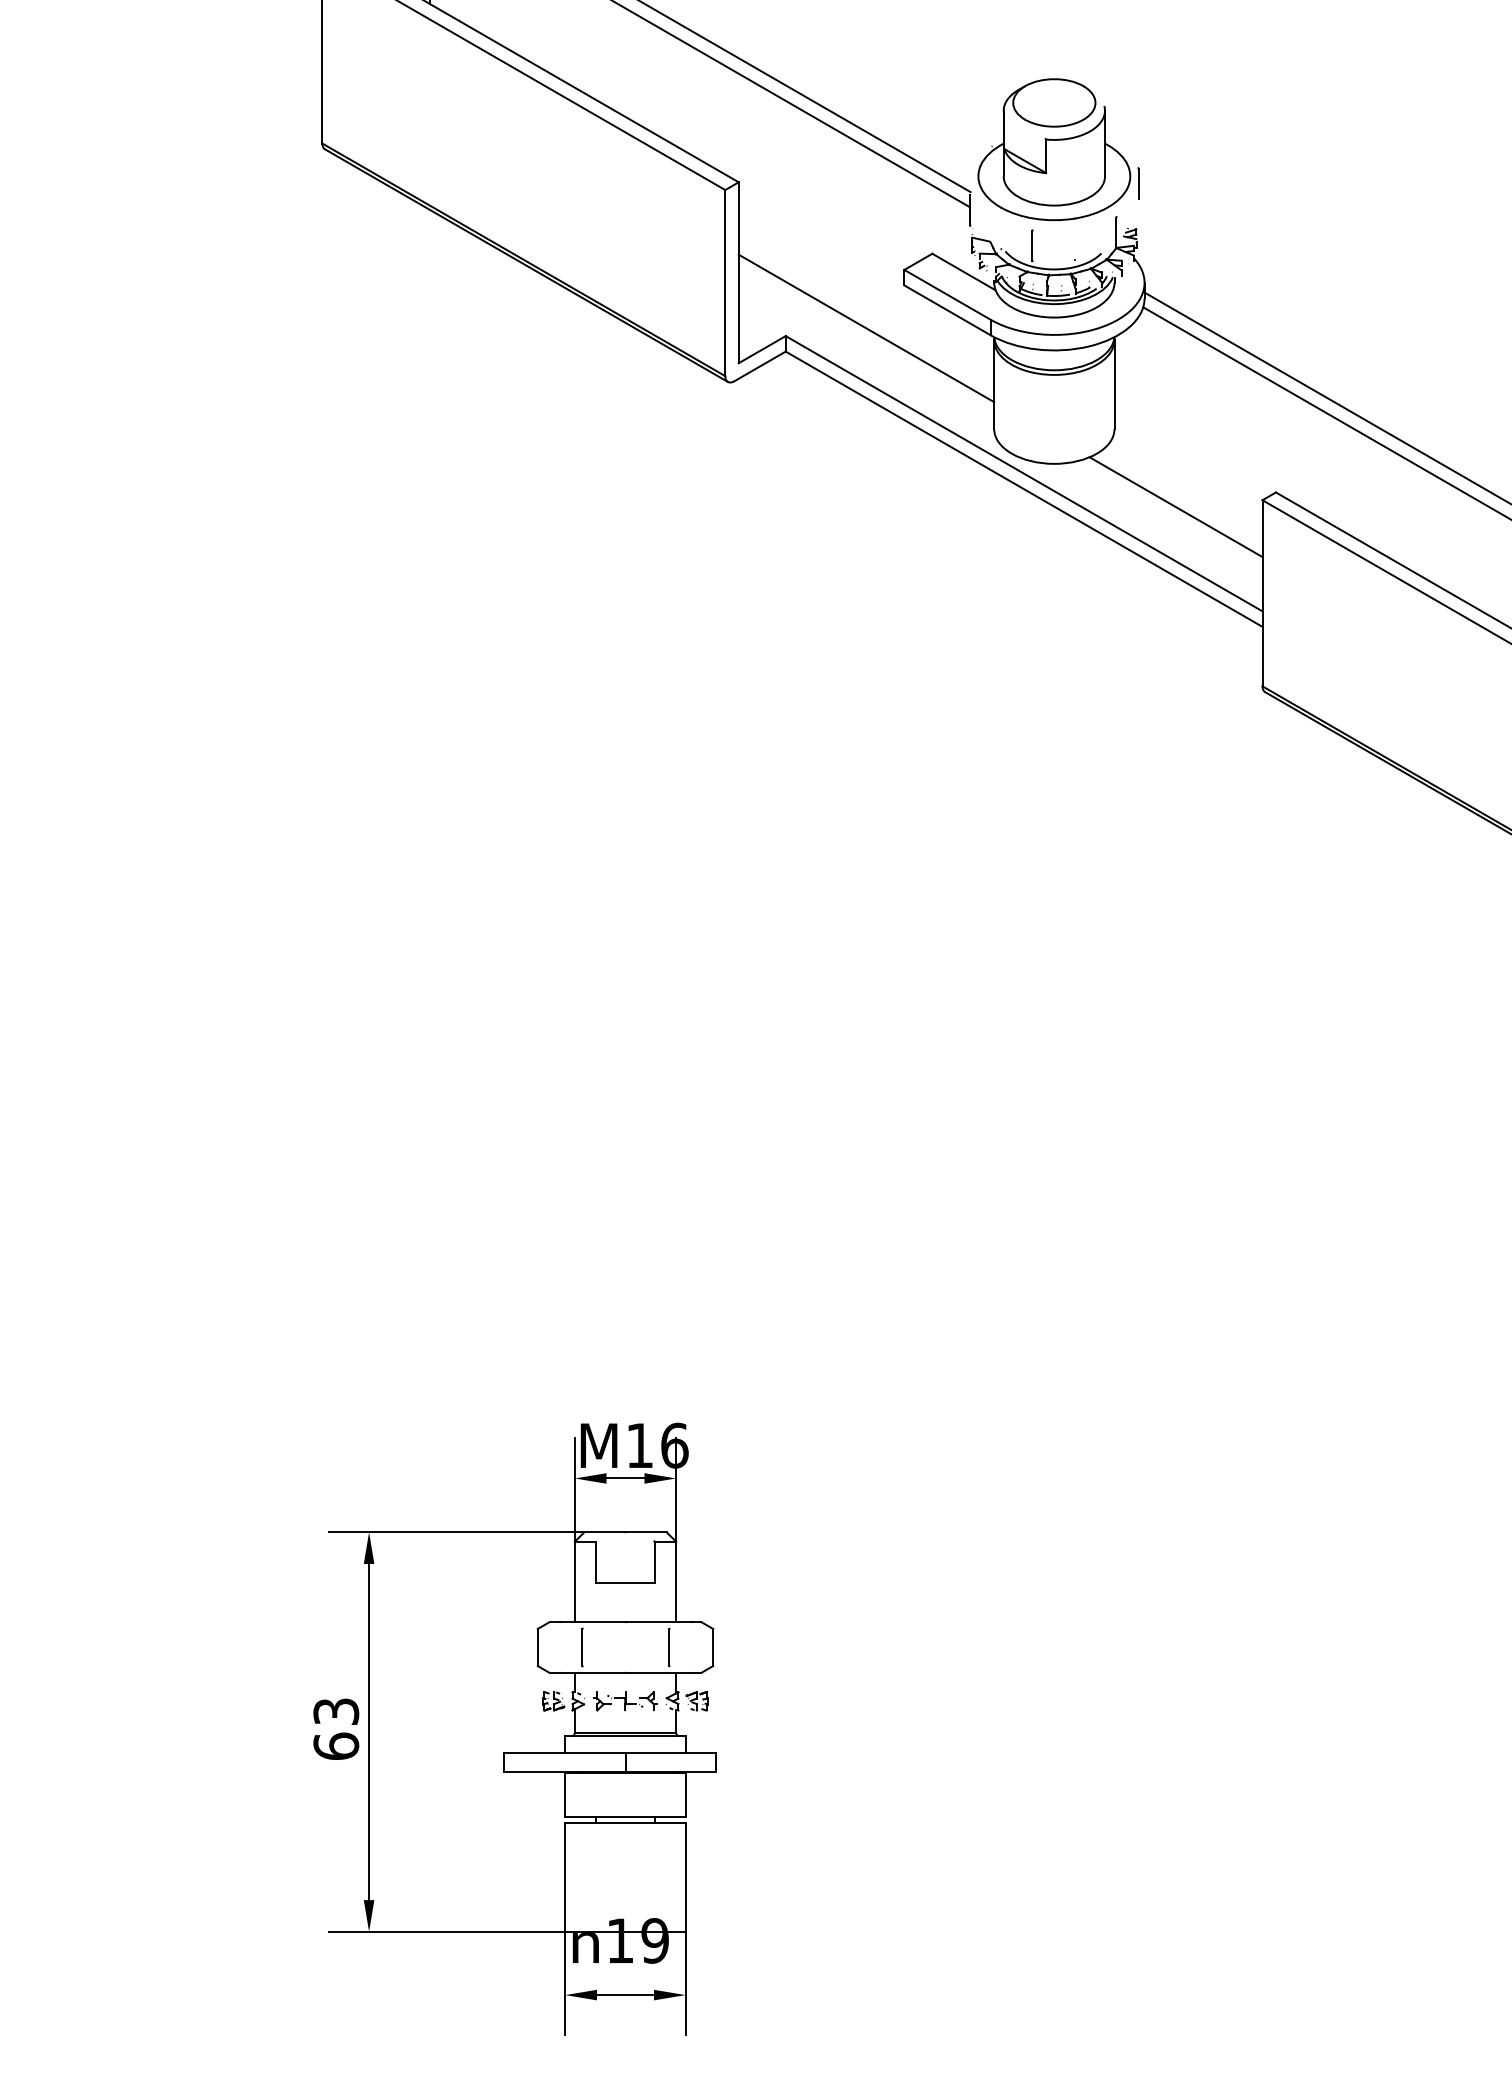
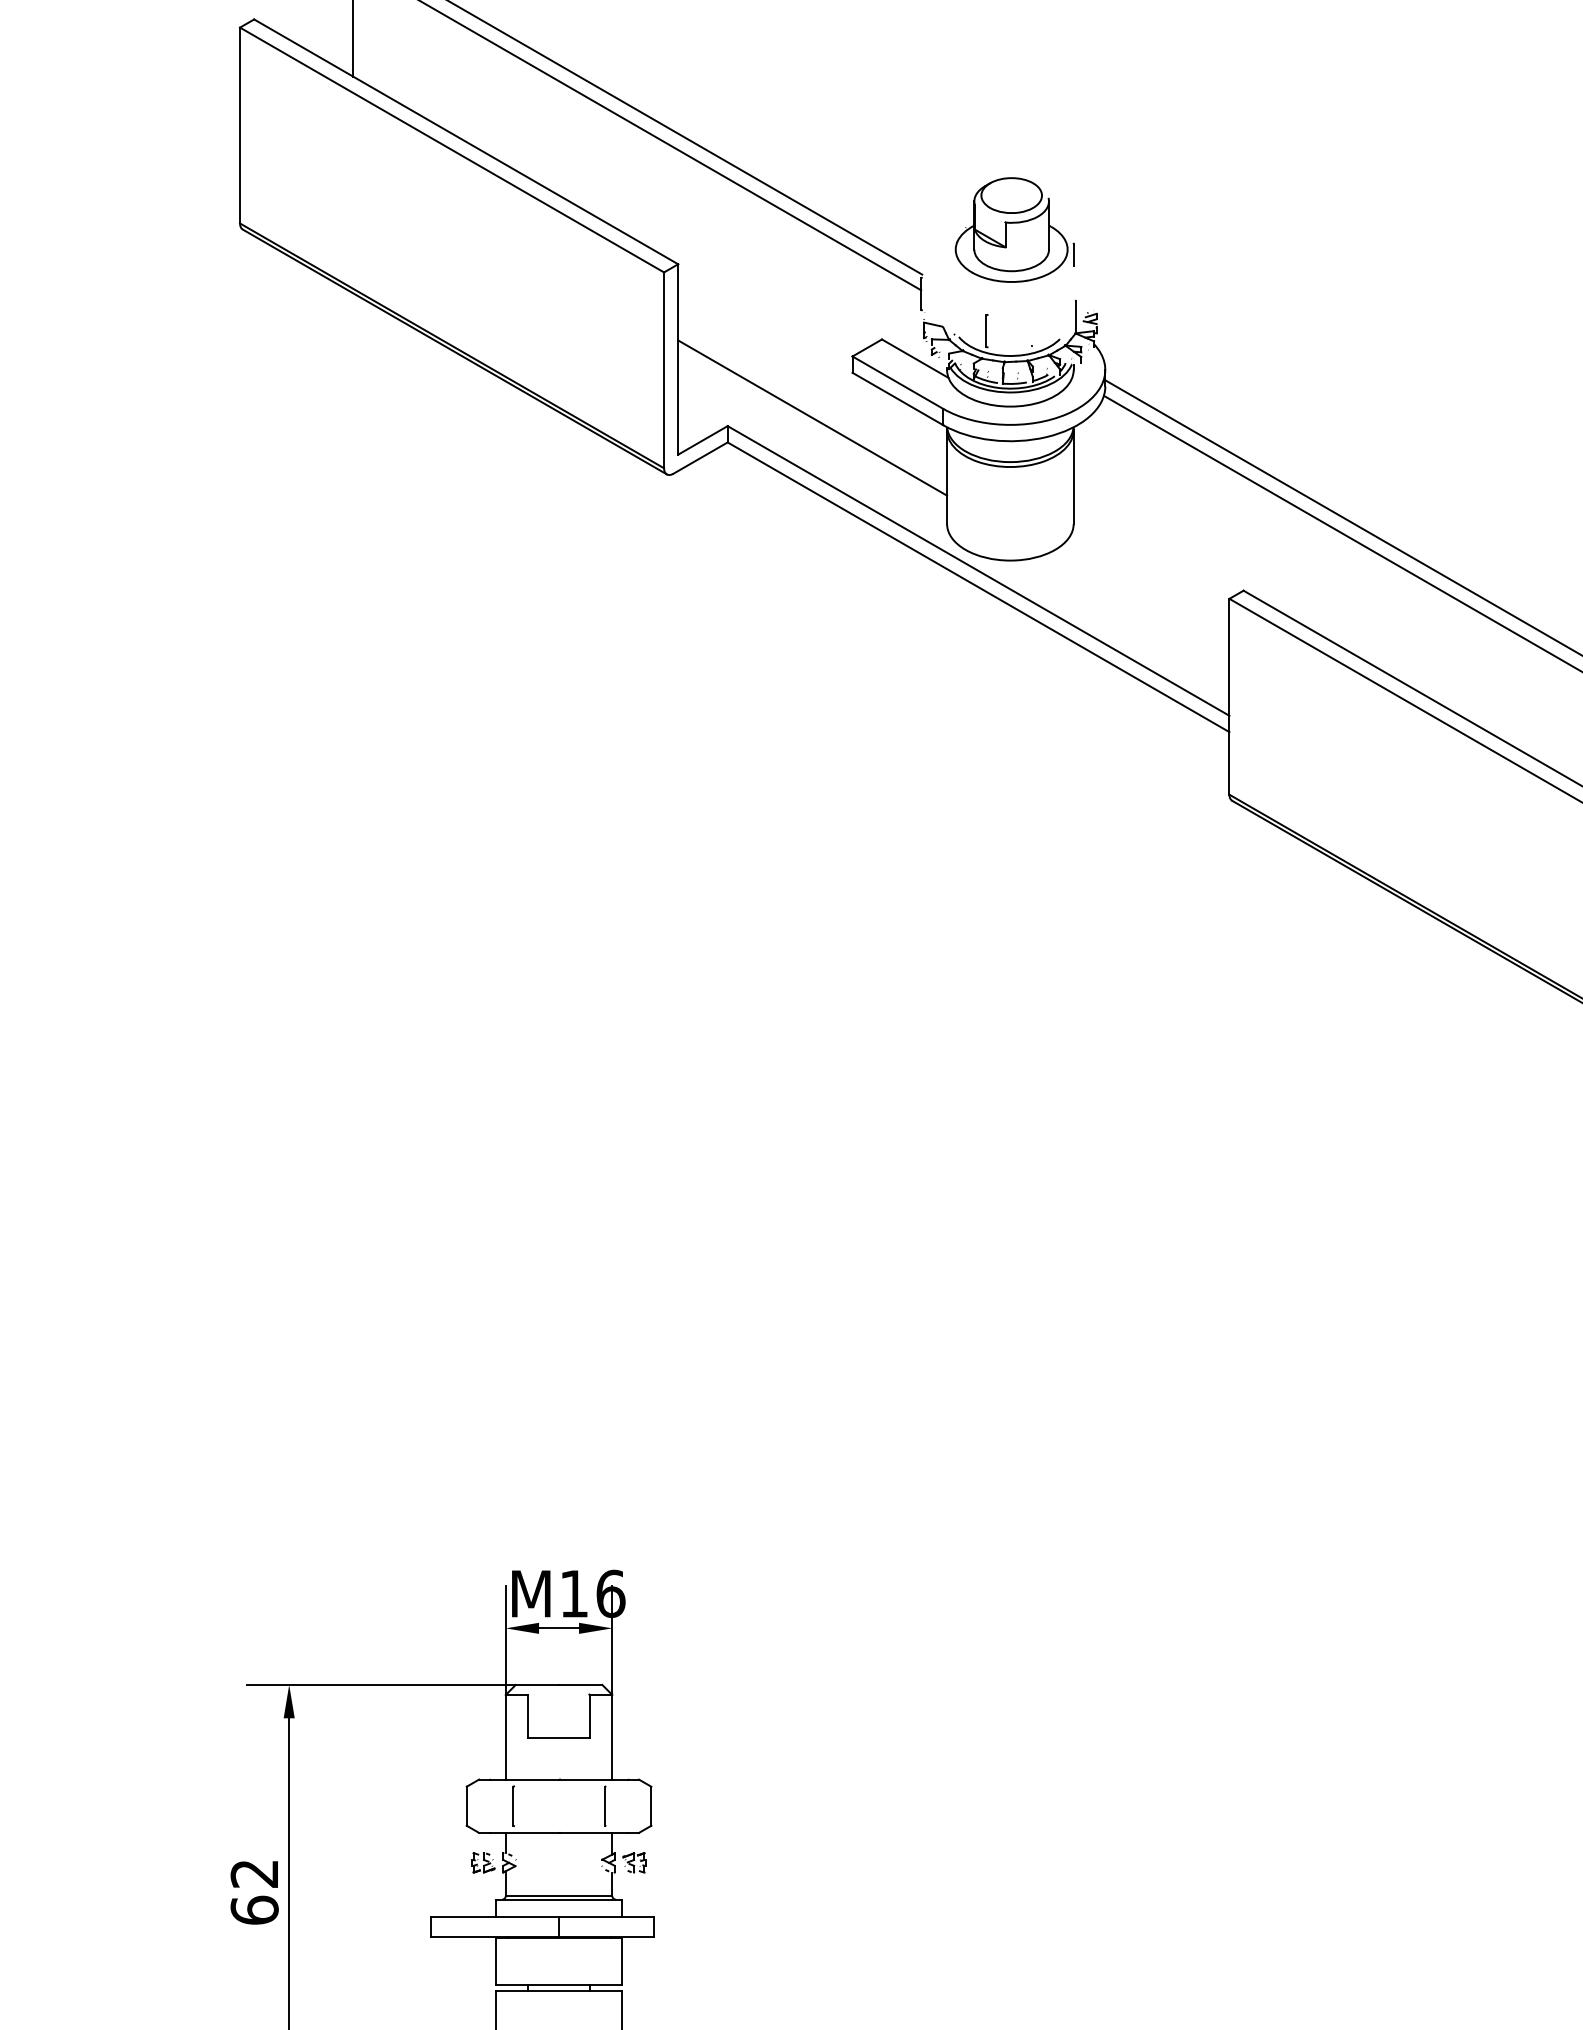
part: (1058, 149) -> (1014, 229), size x0.7
line: (1175, 507) -> (1137, 606), removed
part: (625, 1701) -> (559, 1863), removed
text: (336, 1711) -> (254, 1873), 63 -> 62

